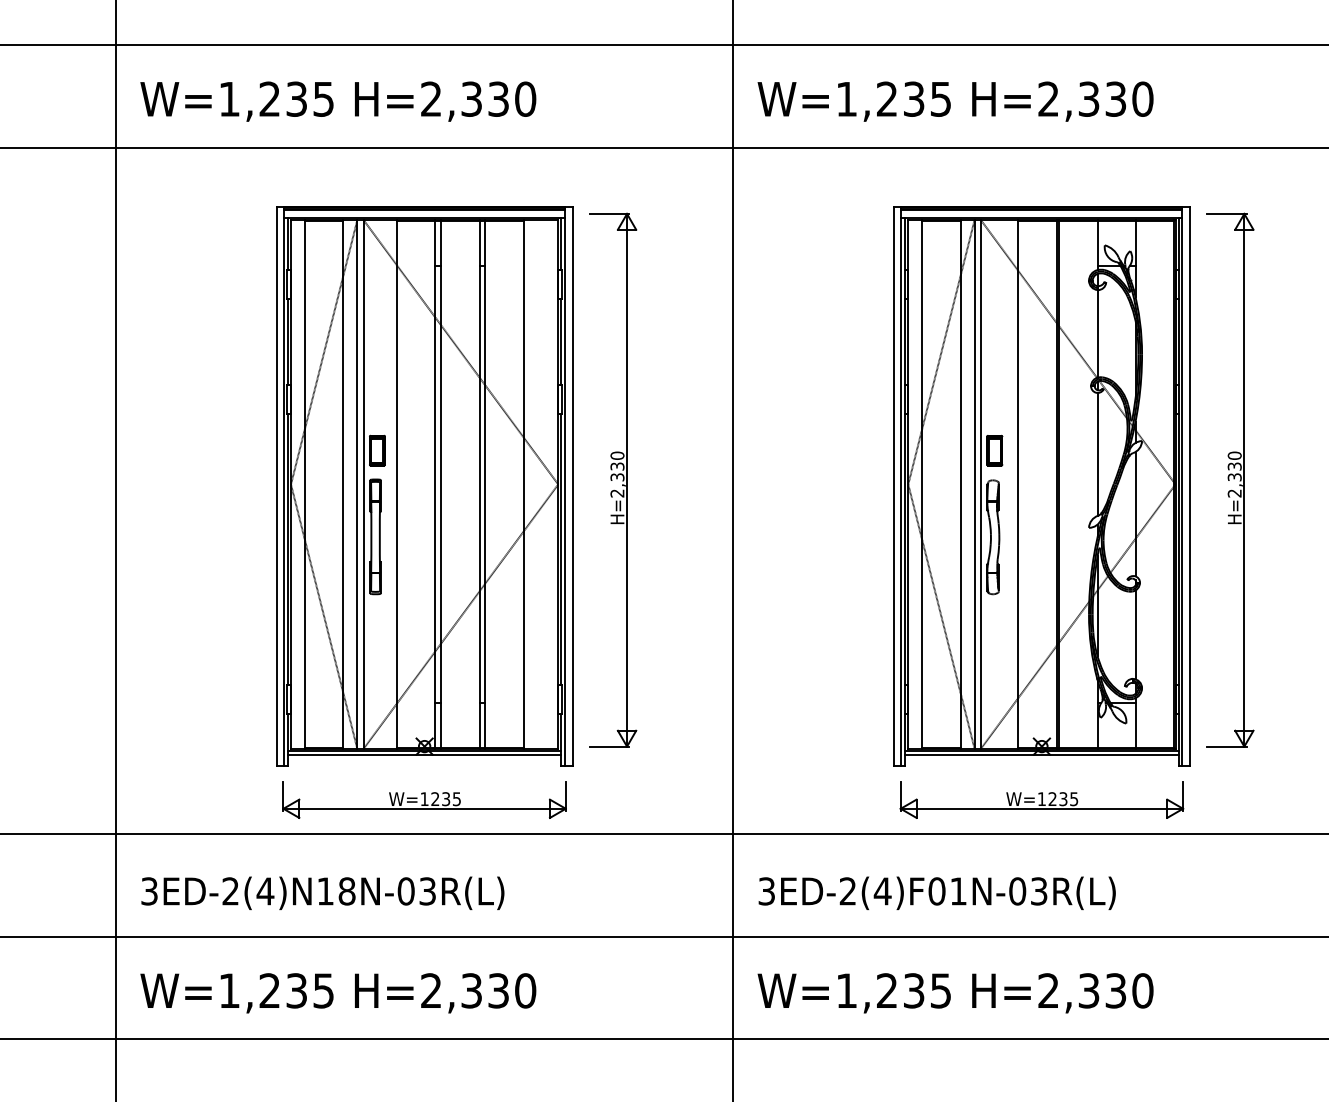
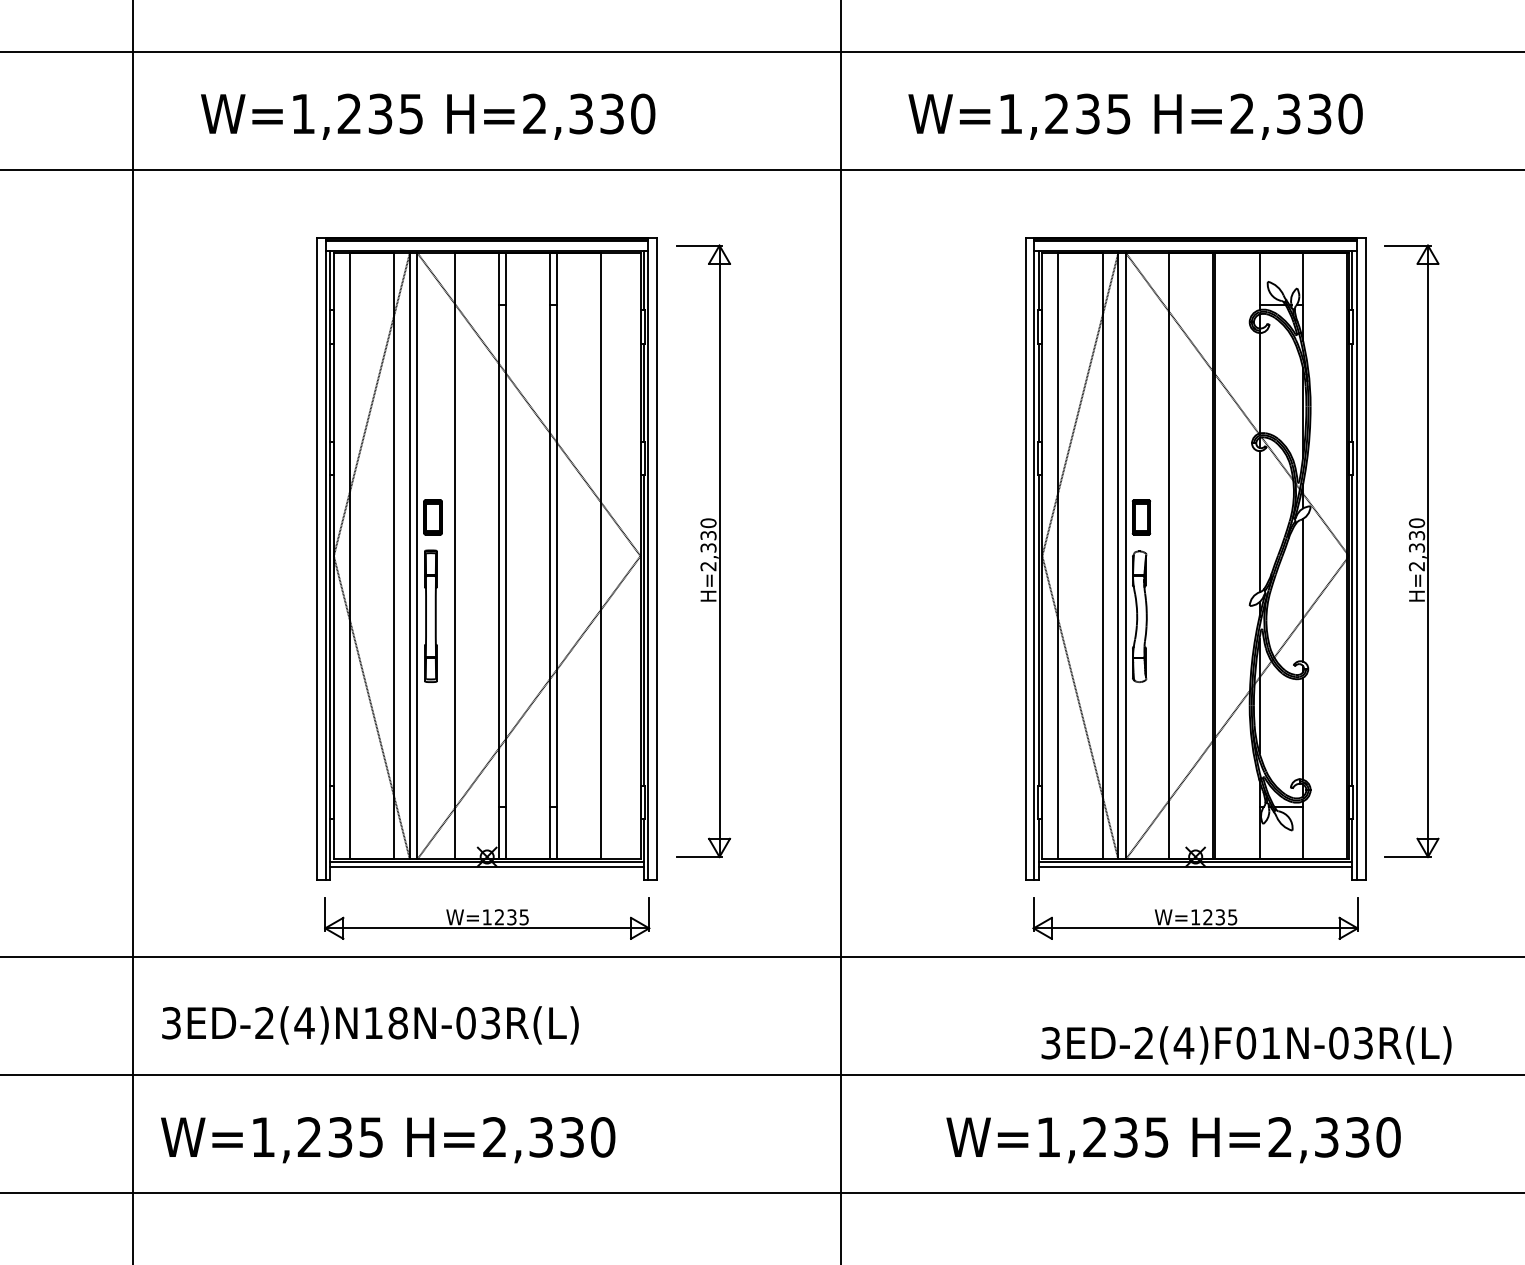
text: (338, 101) -> (428, 116), moved
text: (955, 101) -> (1135, 116), moved
text: (937, 893) -> (1246, 1045), moved
text: (955, 993) -> (1173, 1140), moved

